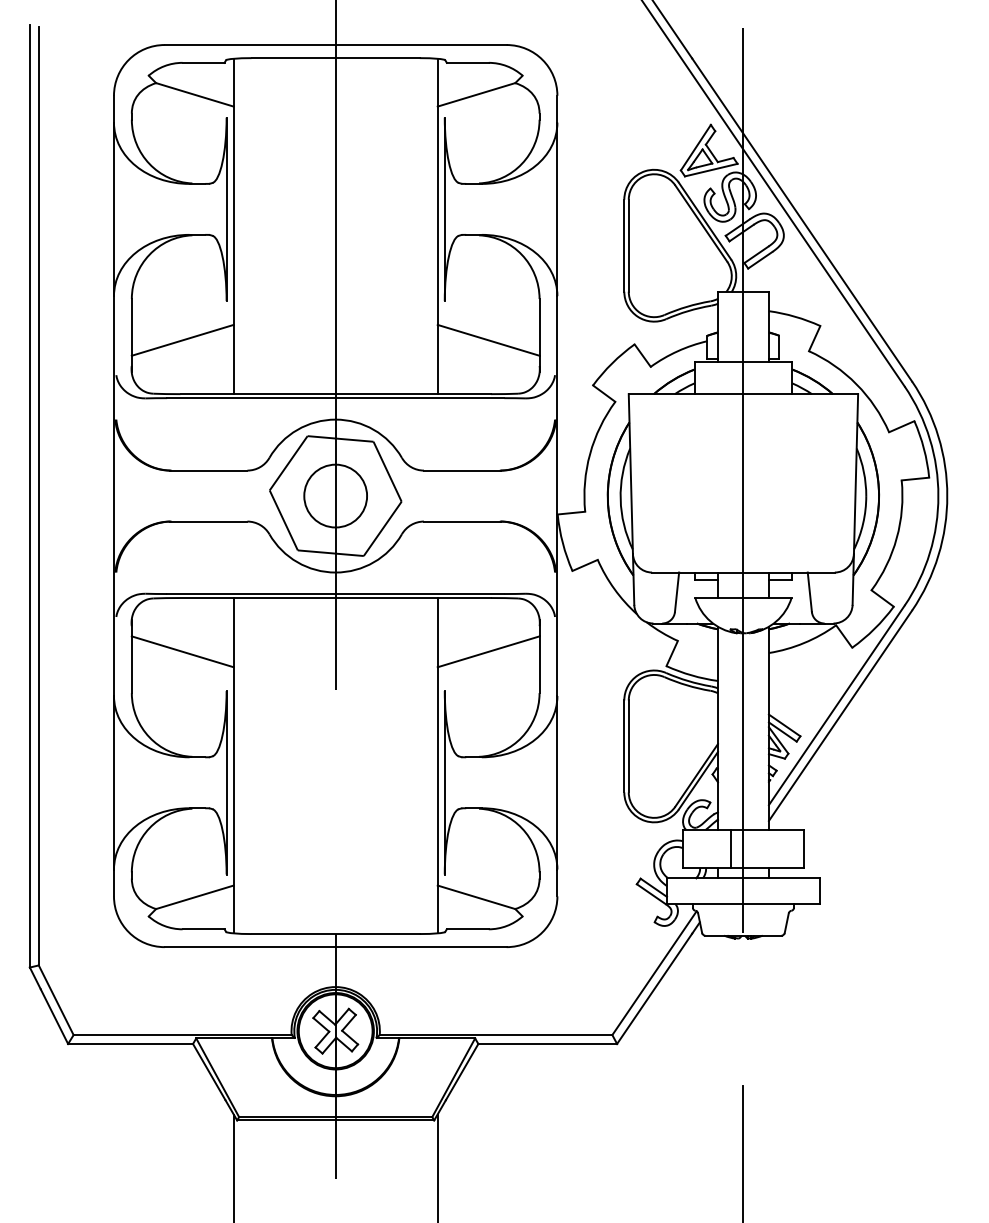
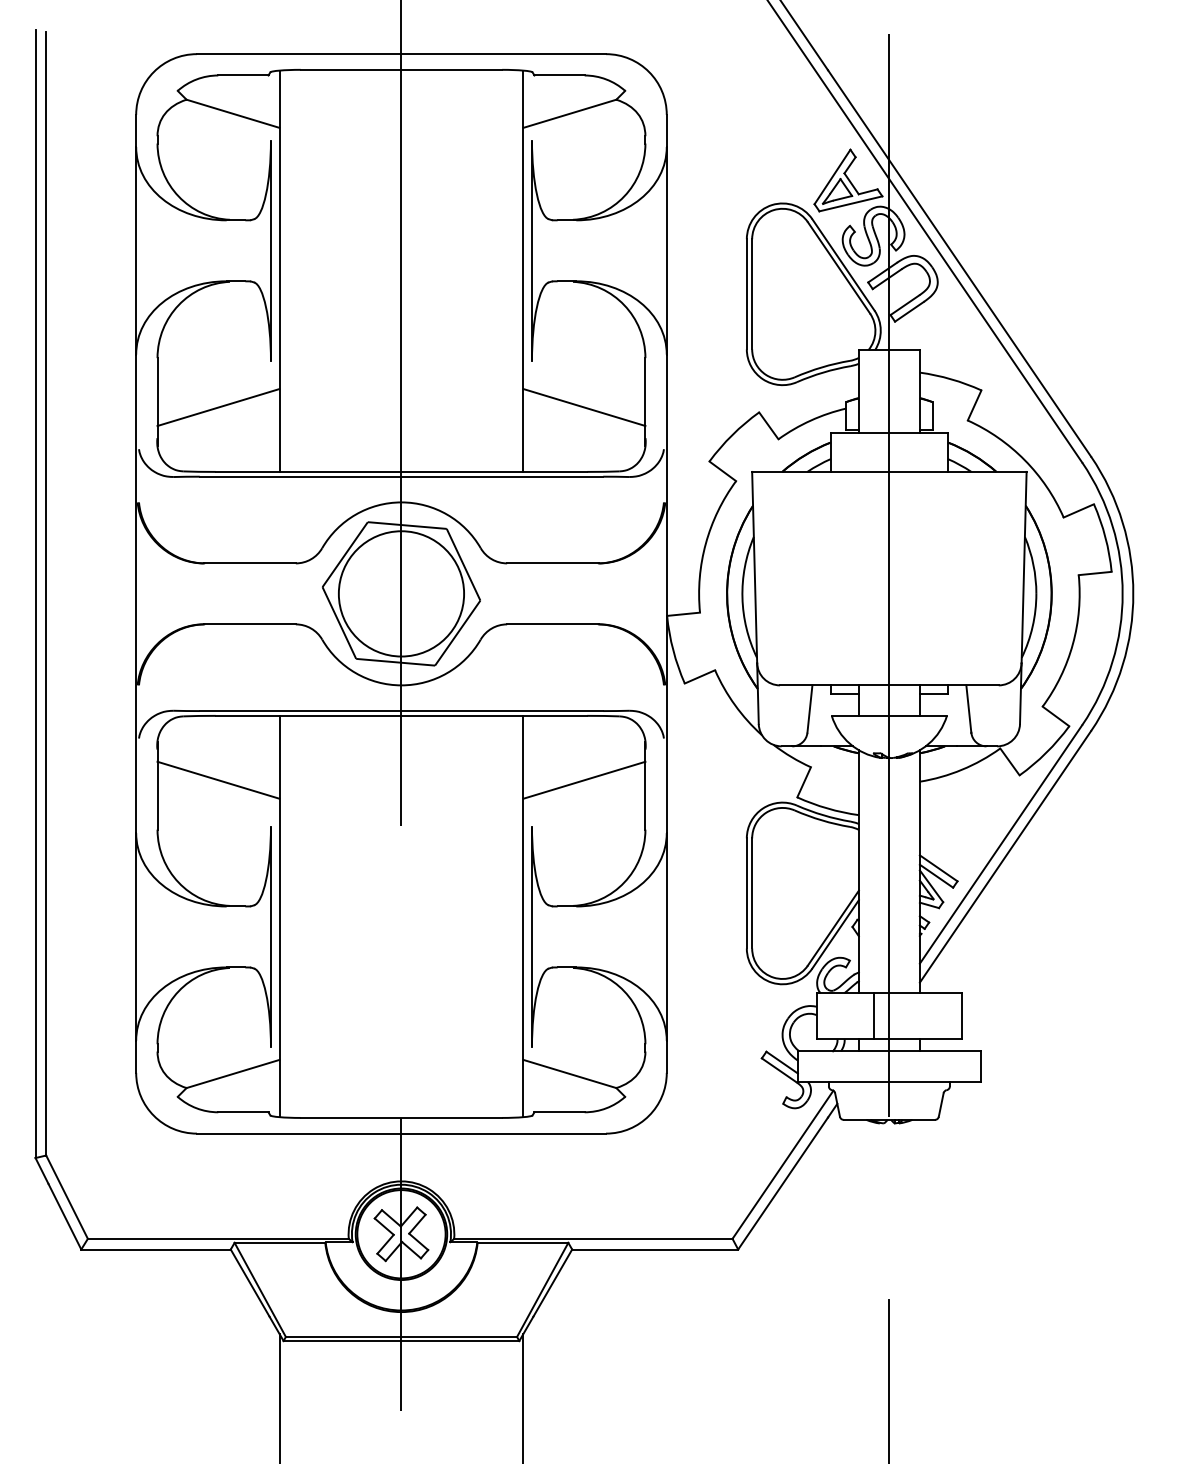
circle: (335, 495) -> (401, 593), size x1.67

